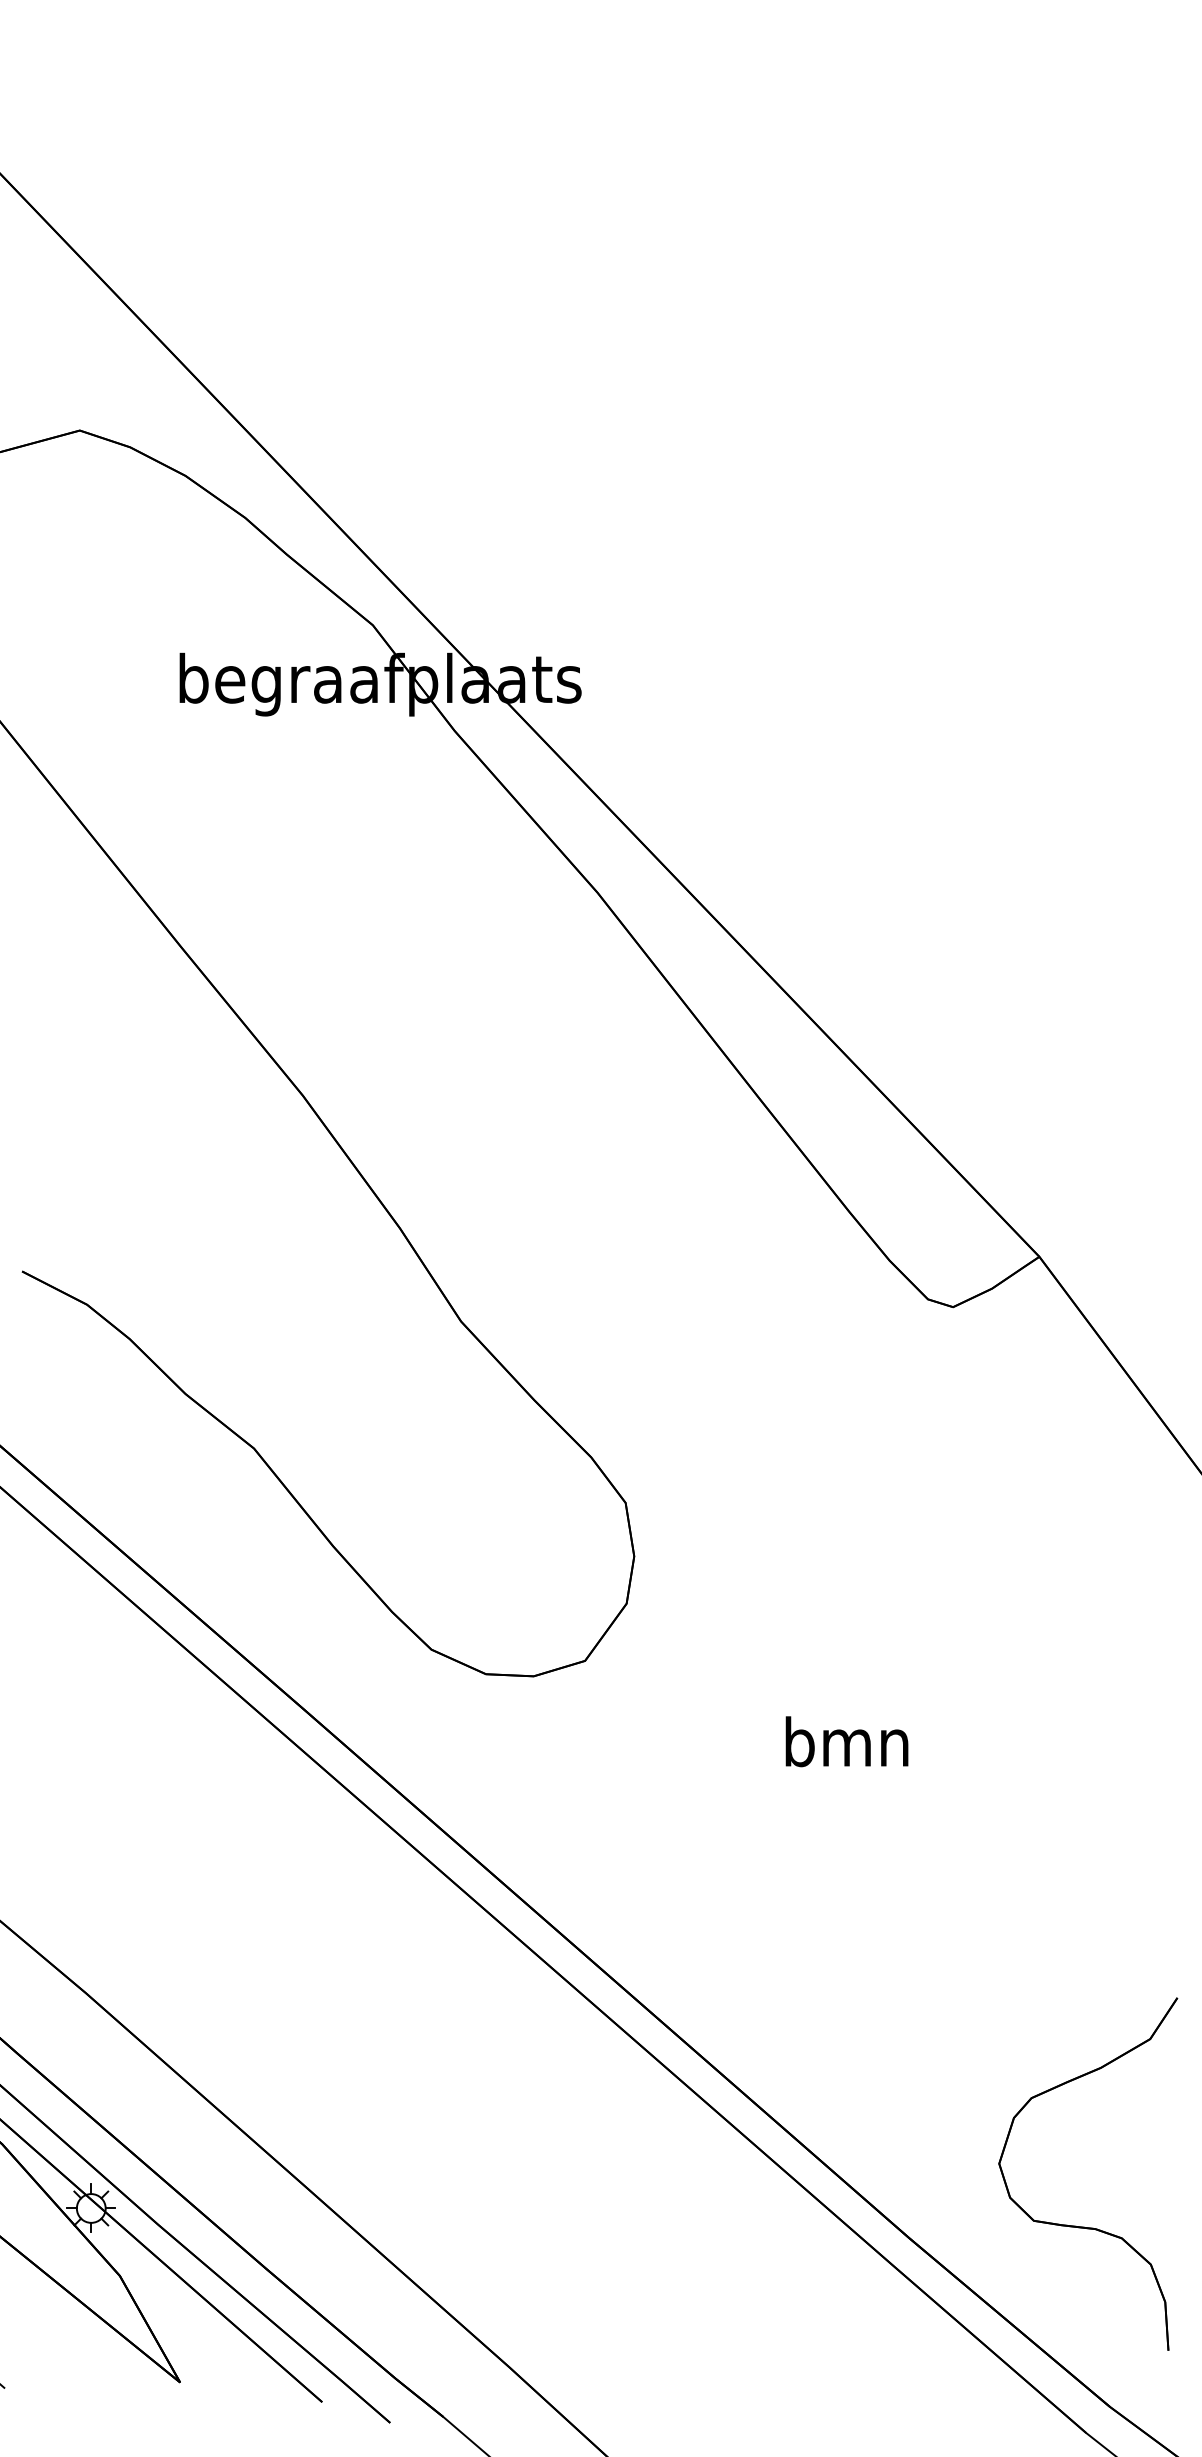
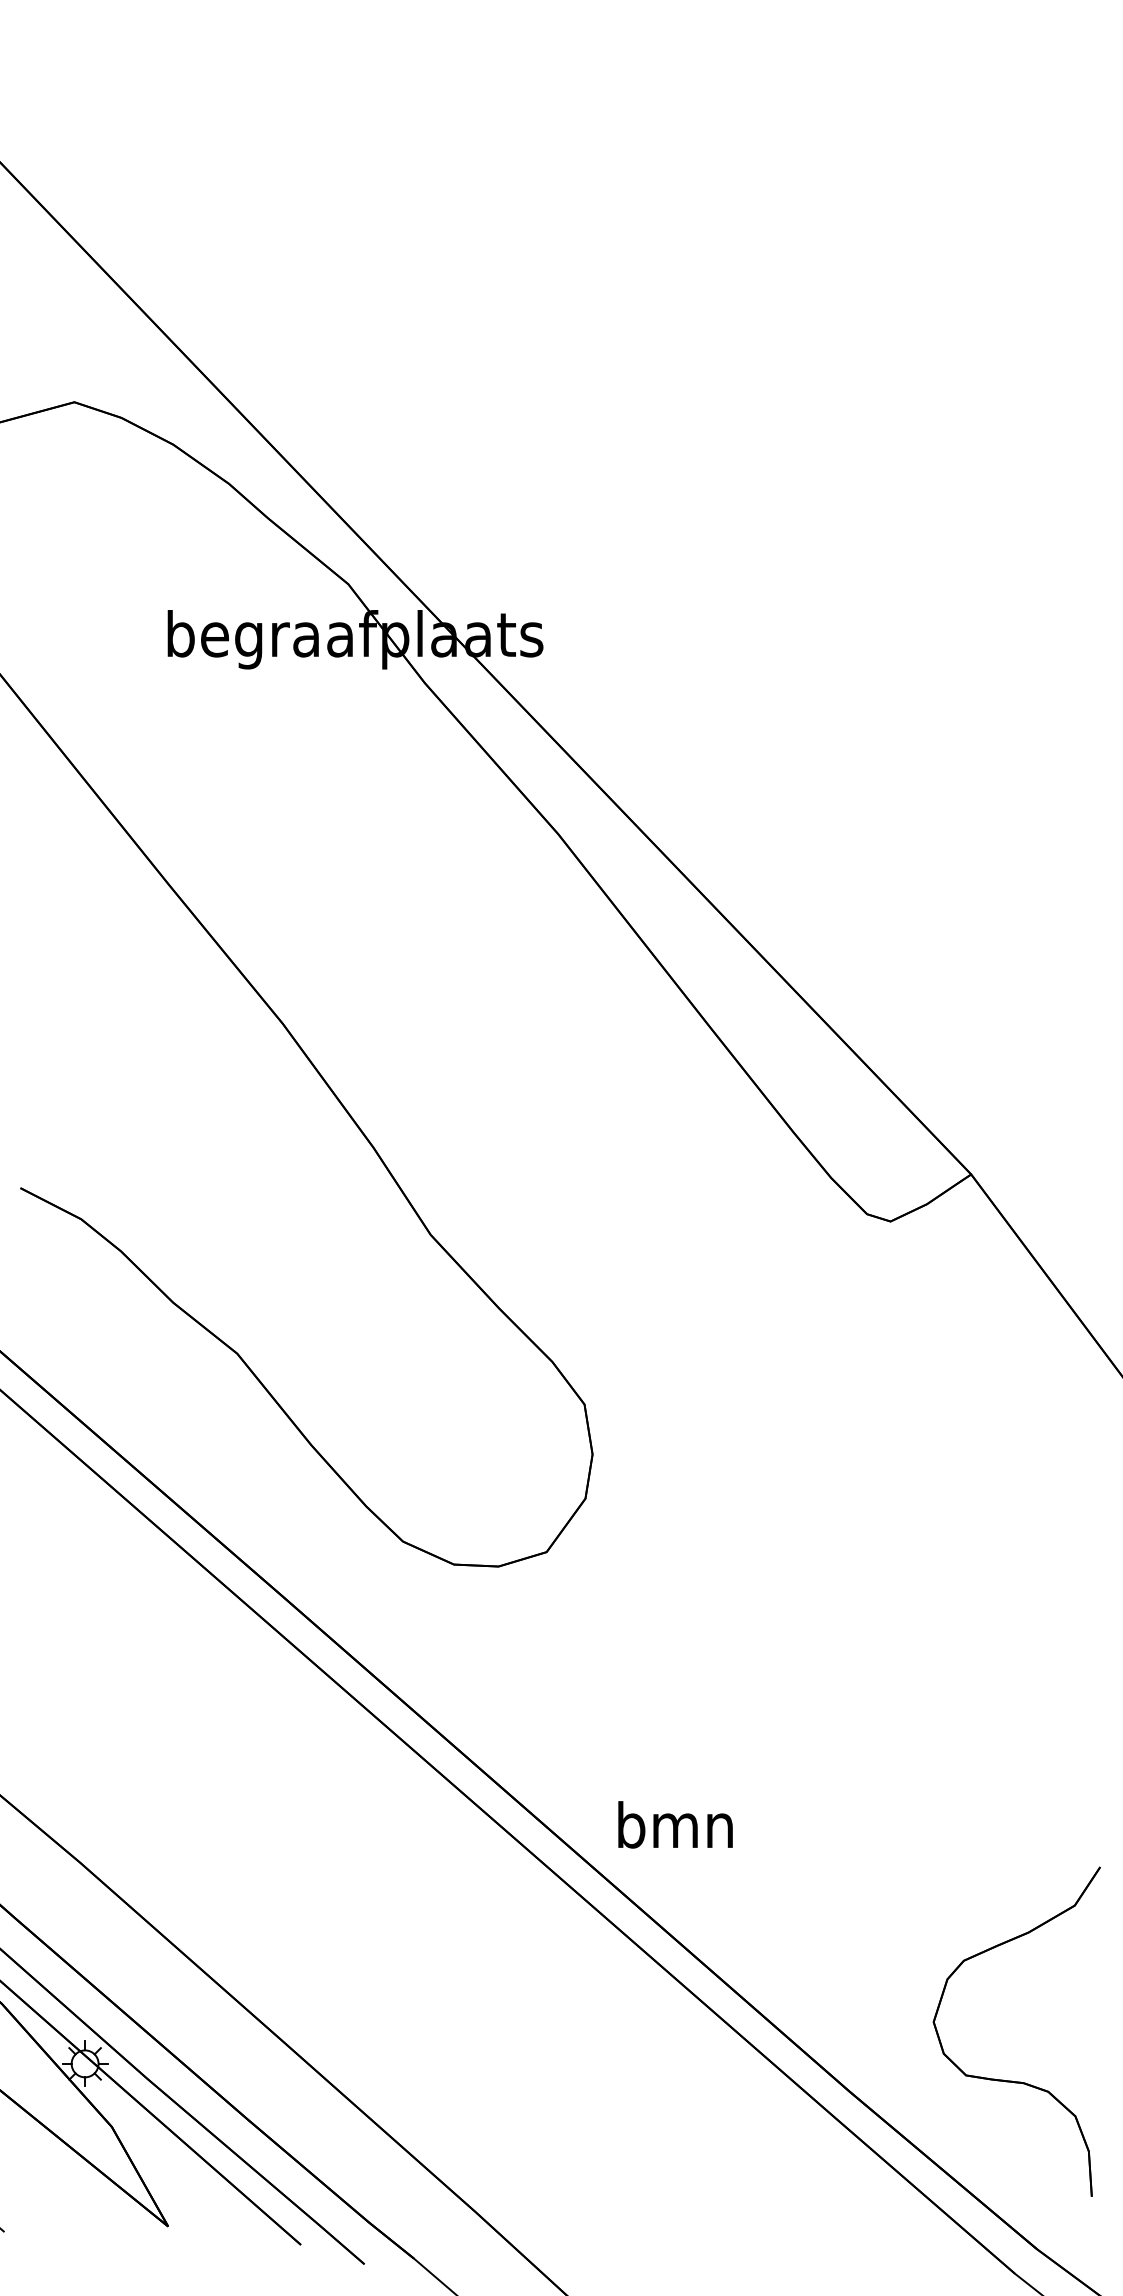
text: (846, 1741) -> (675, 1824), moved

